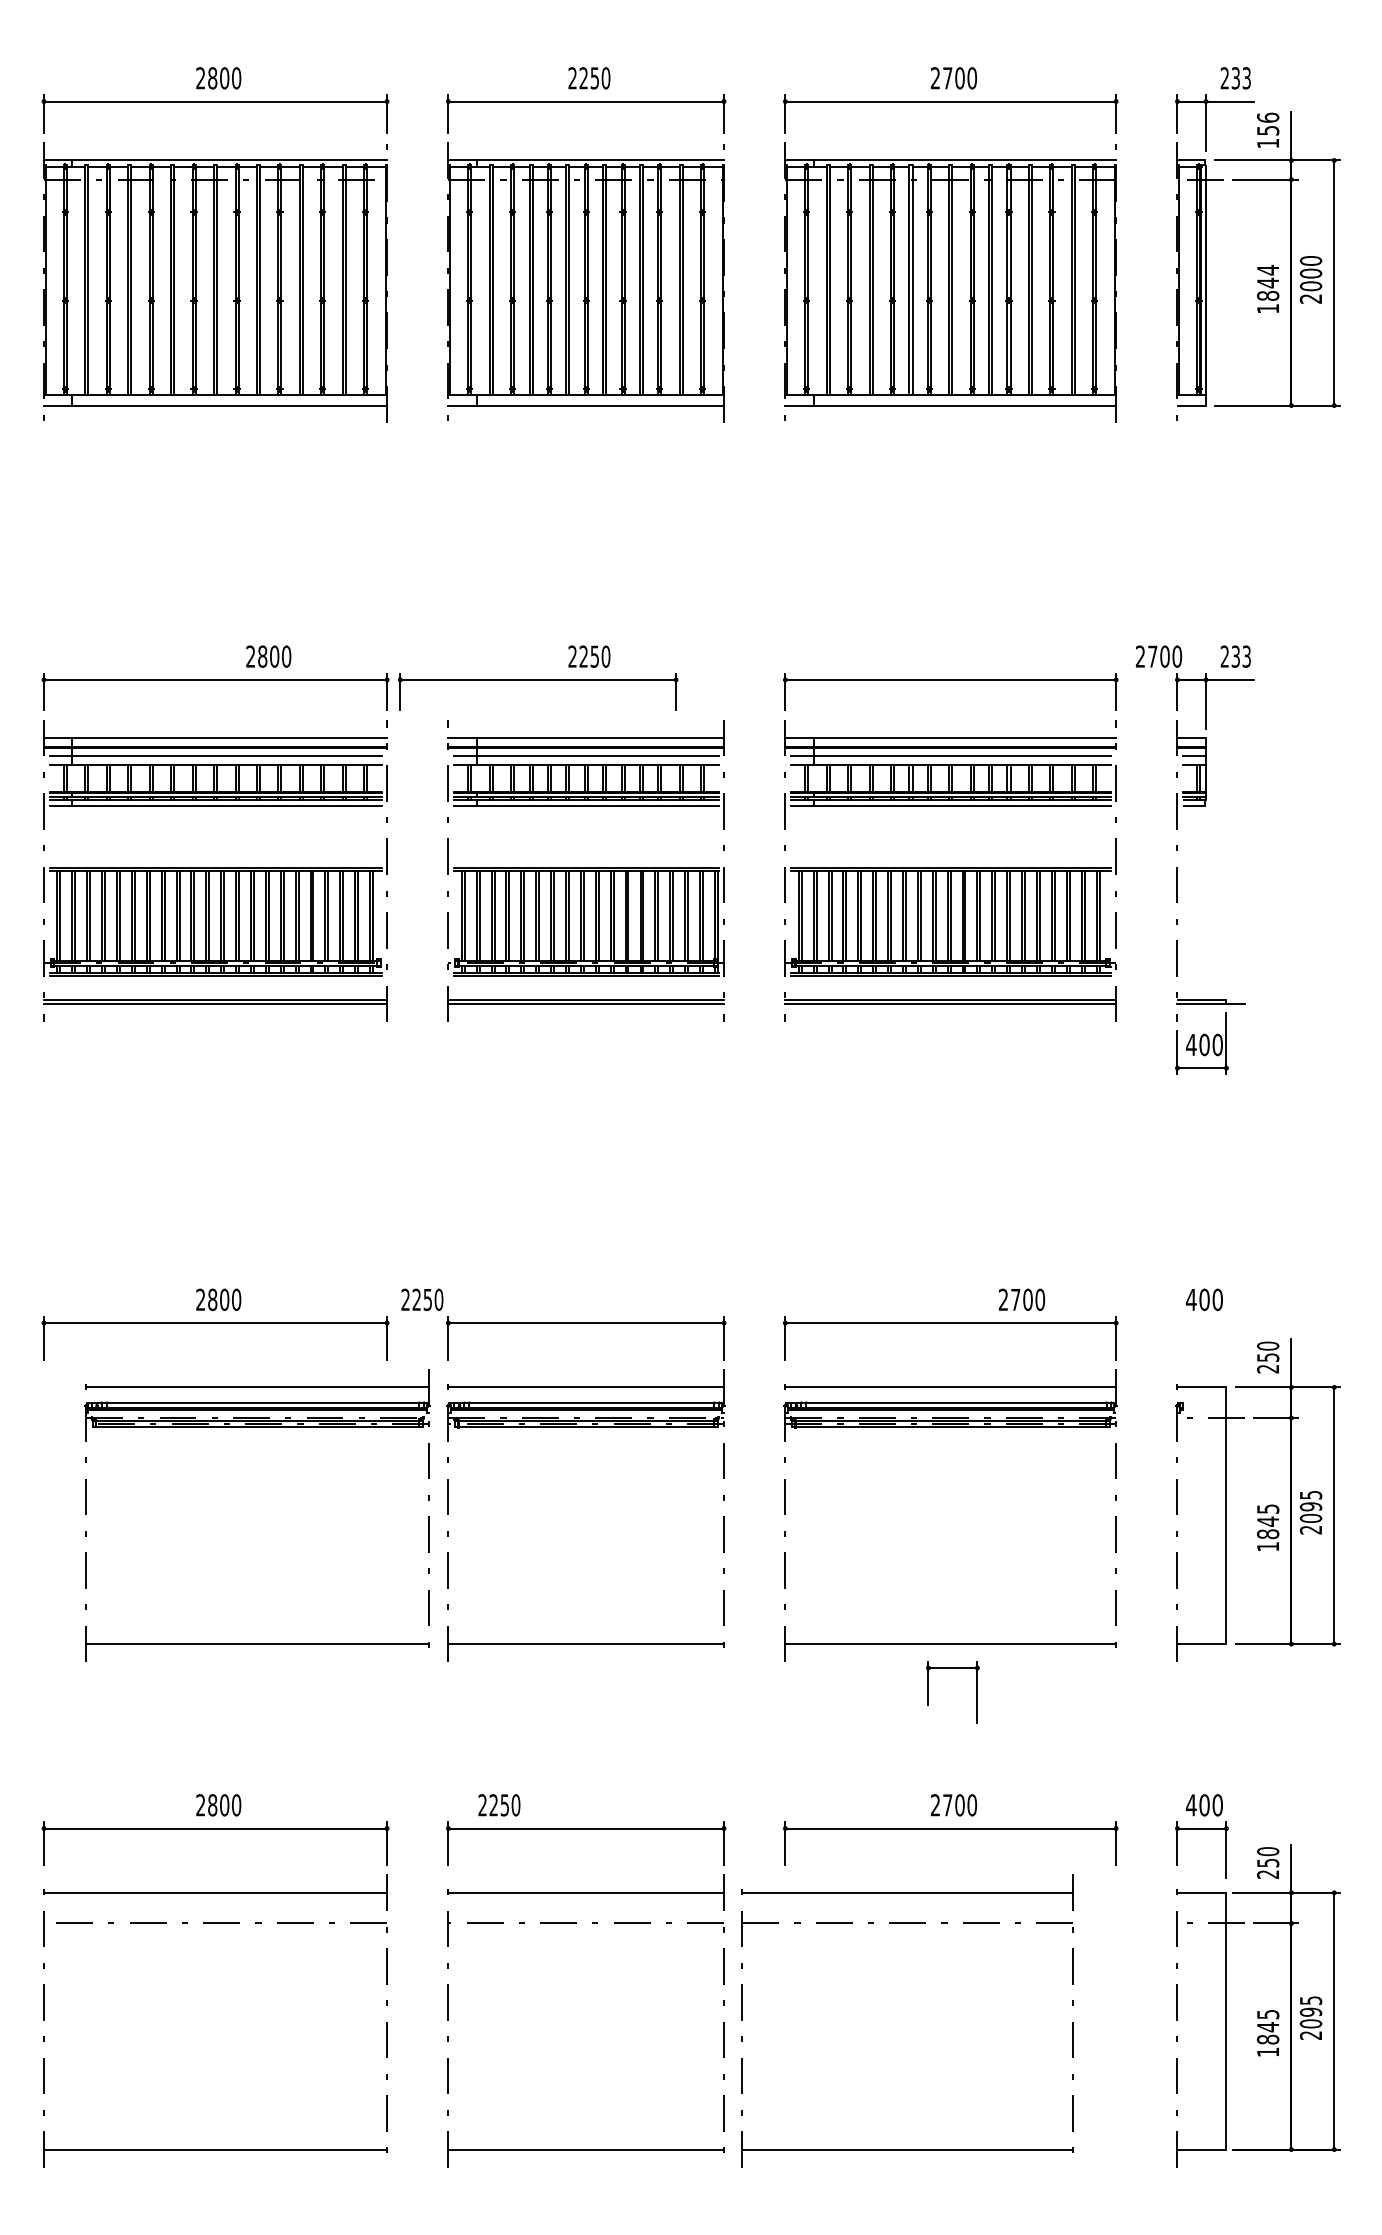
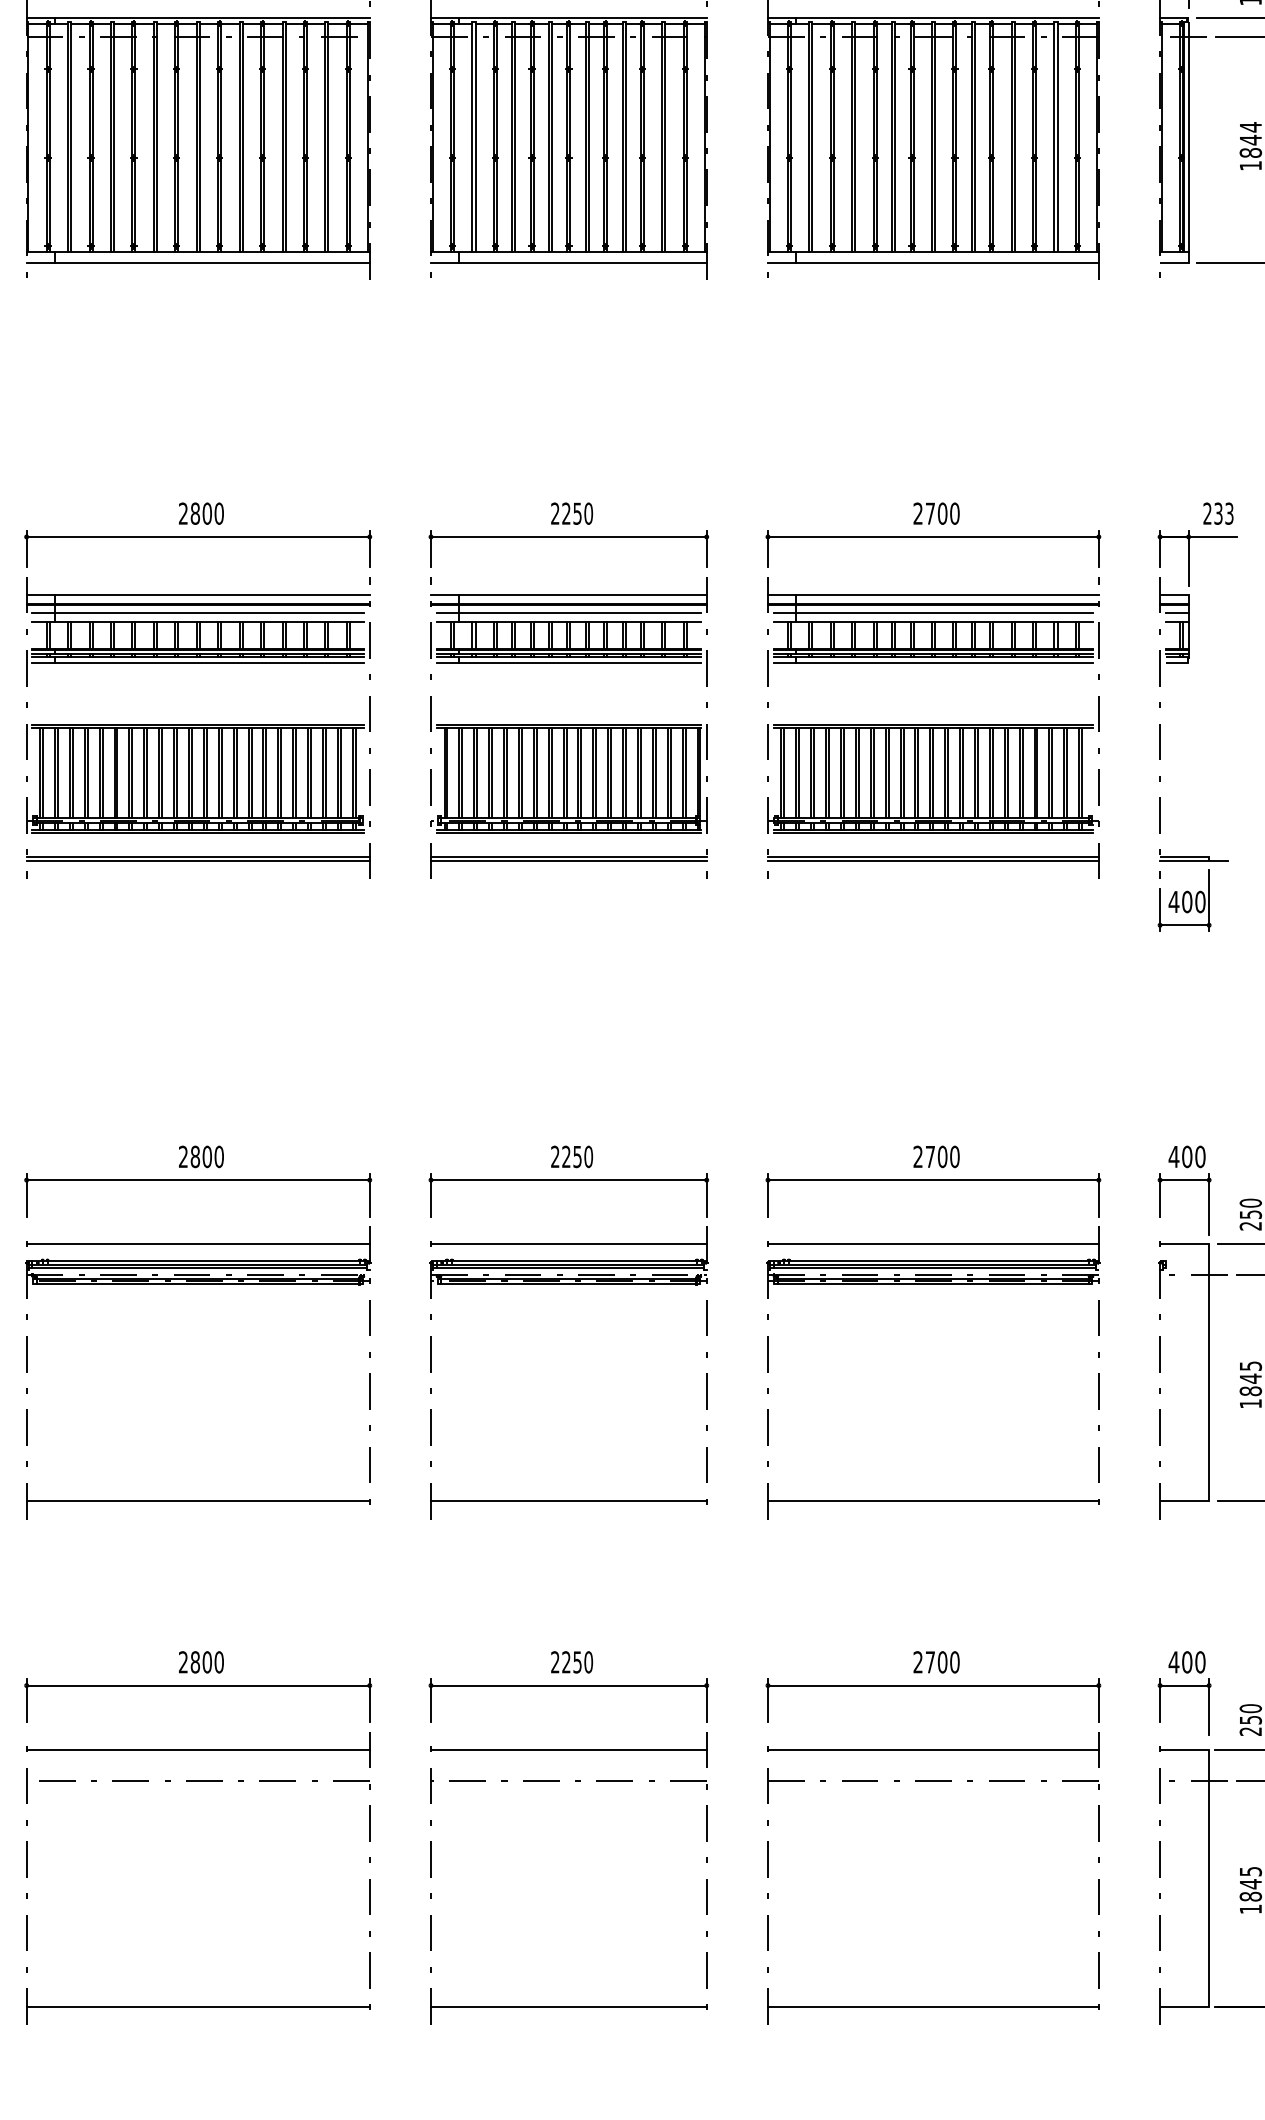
text: (268, 656) -> (201, 513), moved
text: (1158, 656) -> (936, 513), moved
part: (538, 680) -> (569, 537), moved
text: (422, 1299) -> (572, 1156), moved
text: (1021, 1299) -> (936, 1156), moved
part: (257, 1427) -> (198, 1284), moved
part: (952, 1668) -> (1184, 1180), moved
text: (499, 1805) -> (572, 1662), moved
part: (907, 1923) -> (933, 1780), moved

